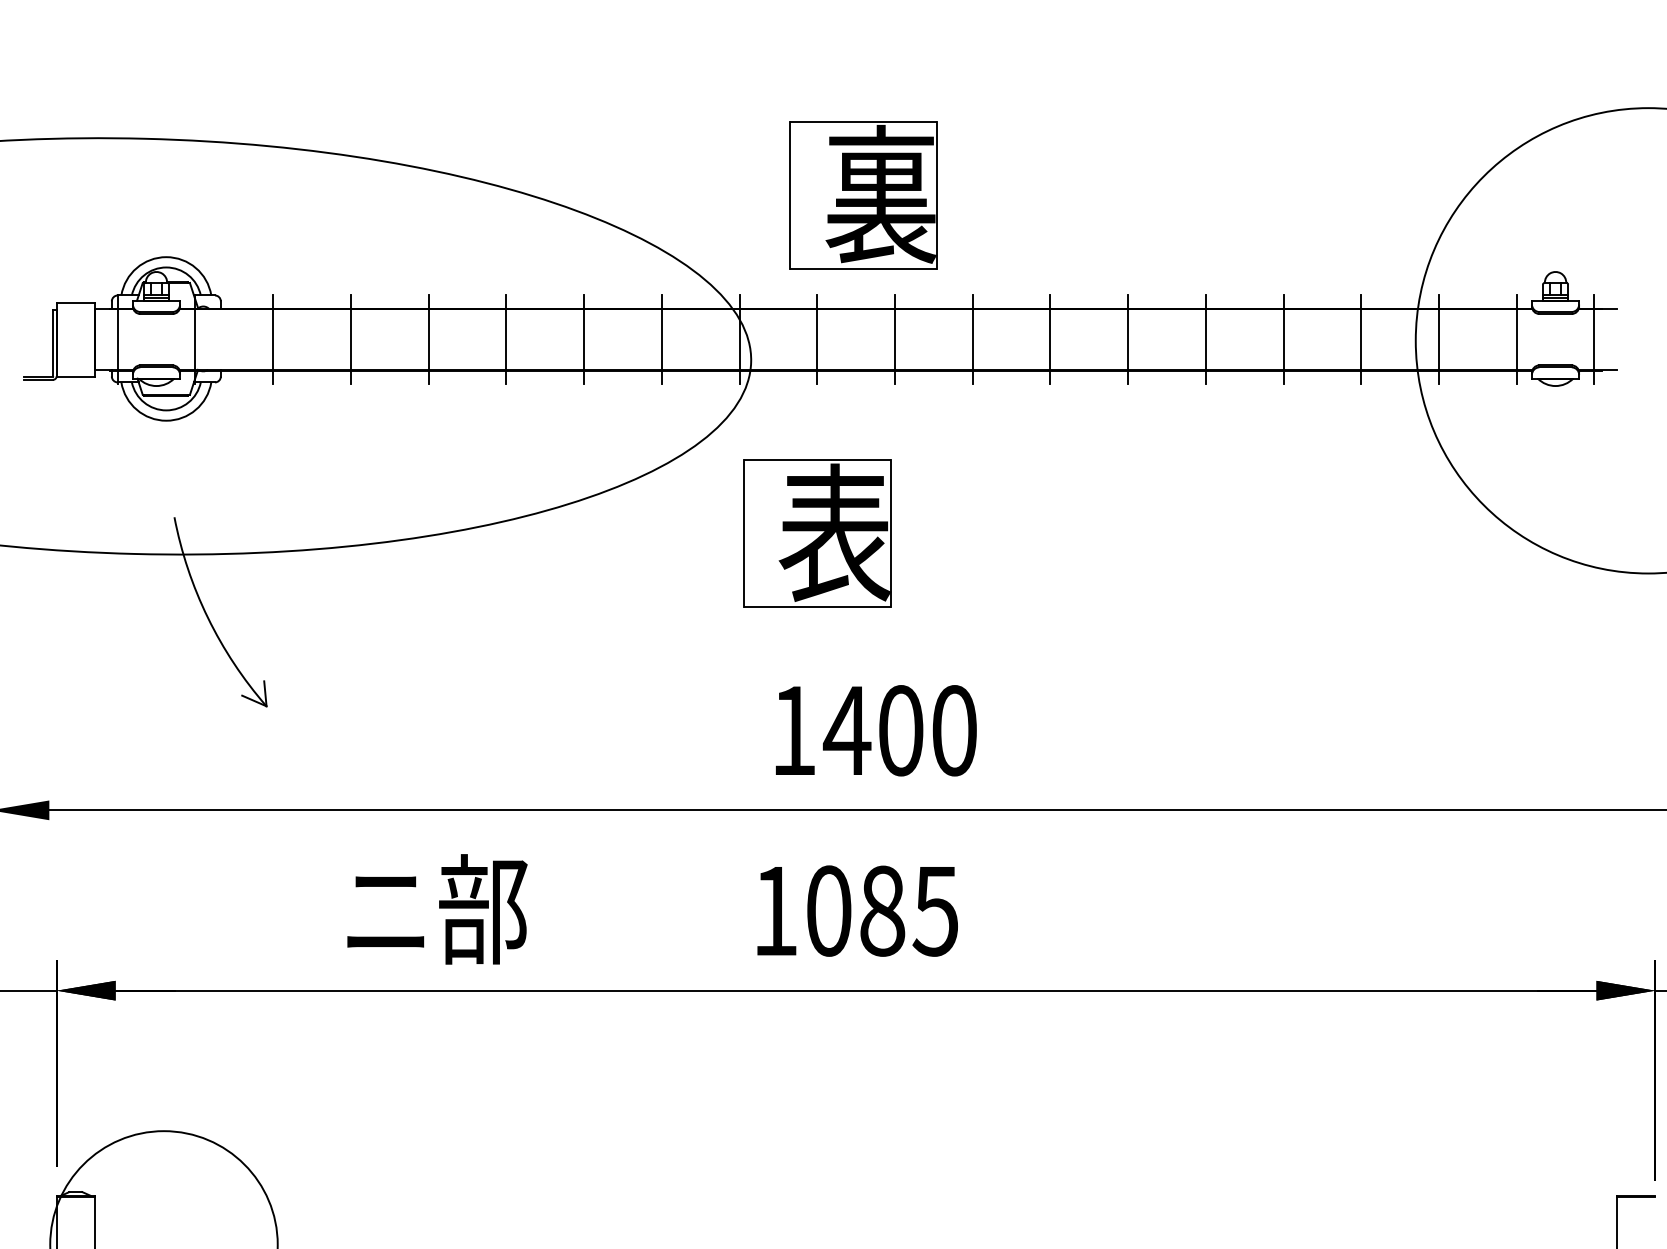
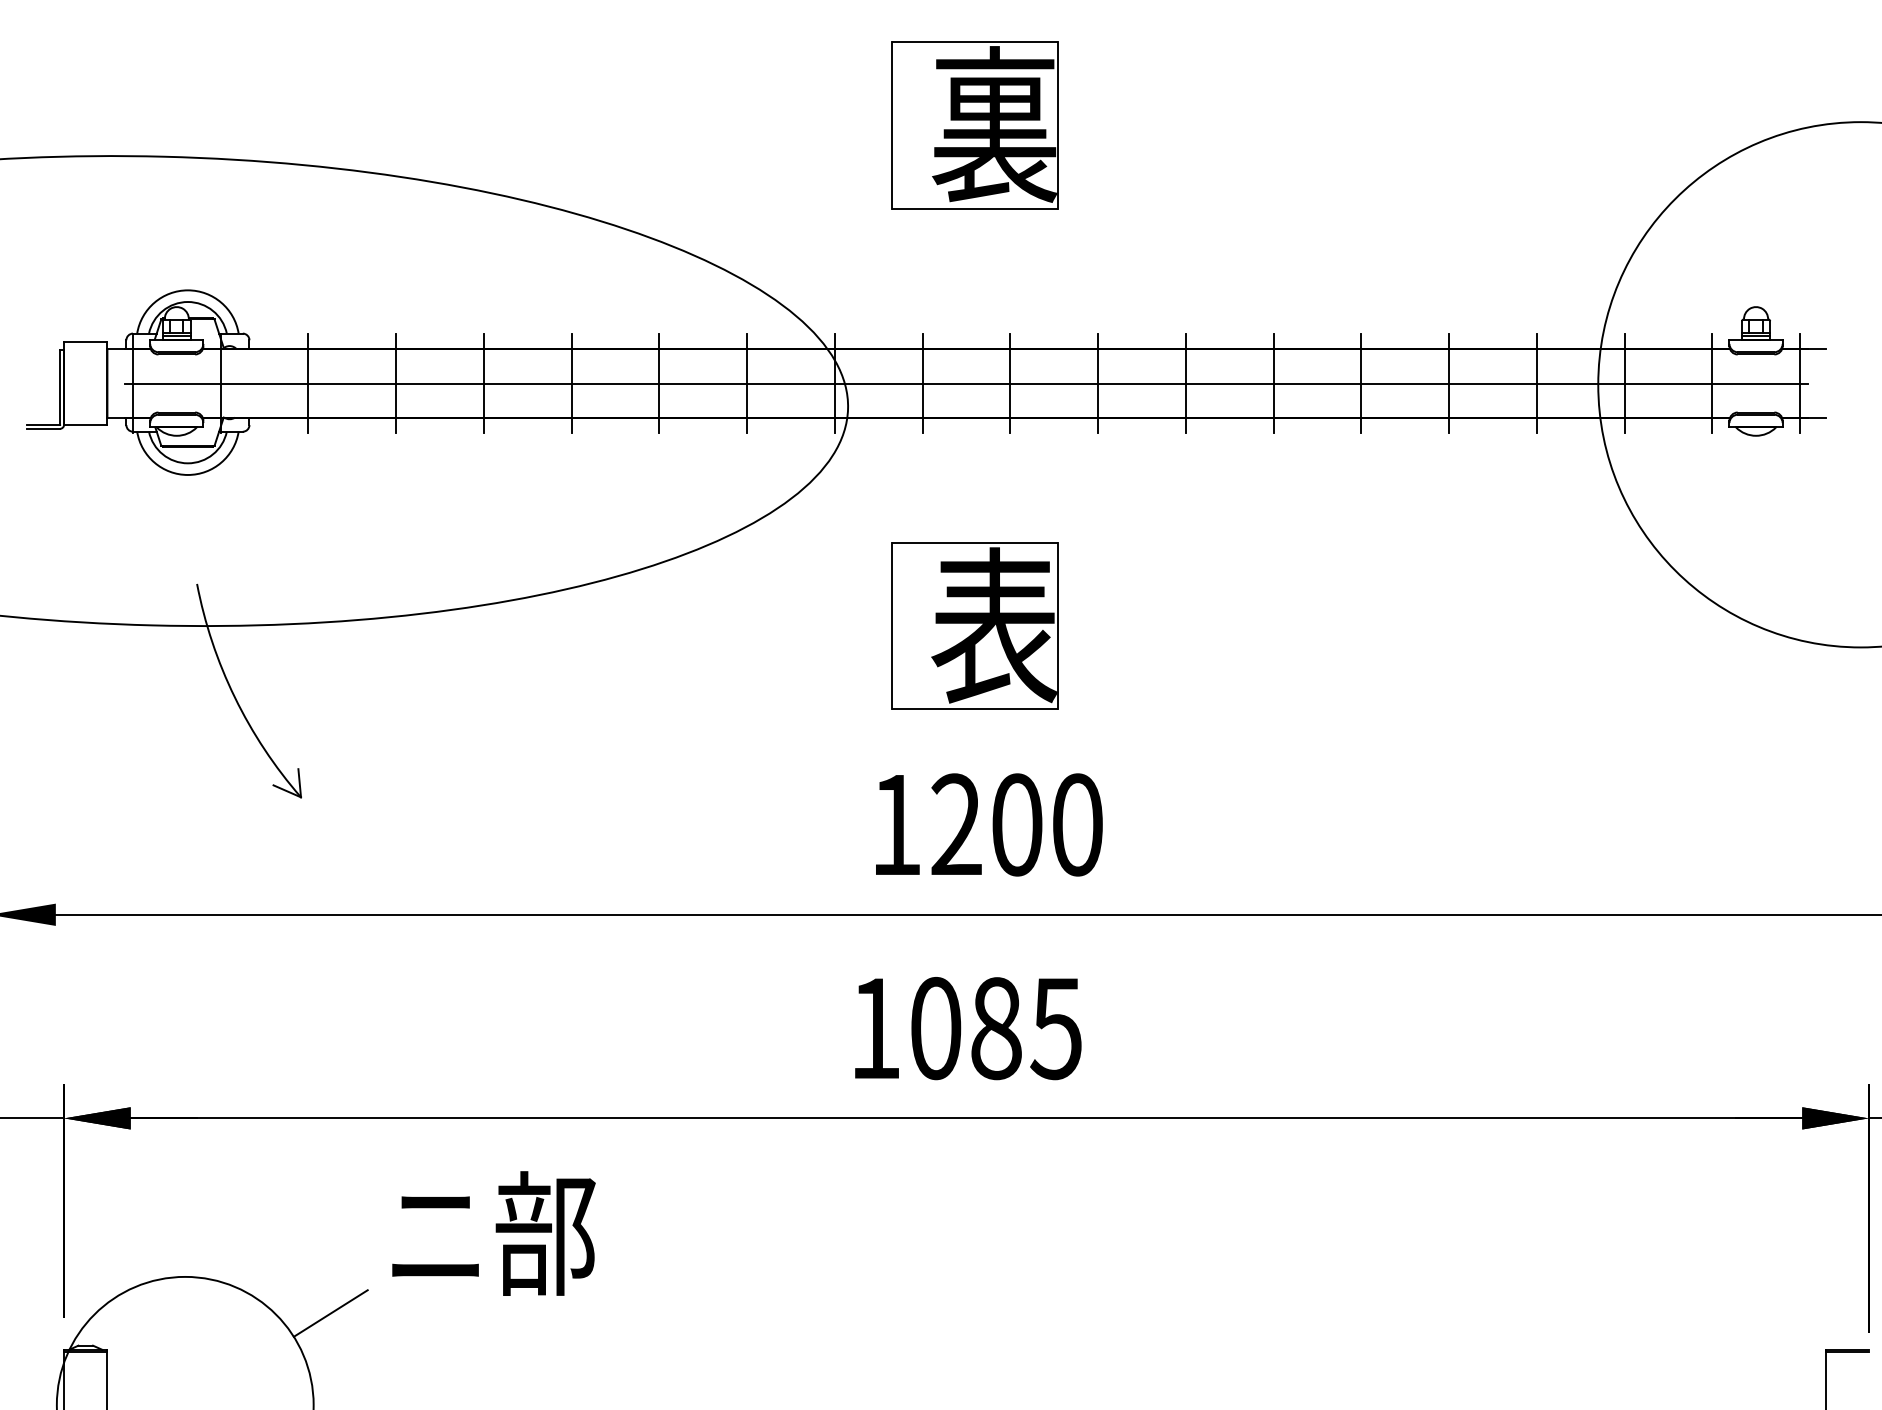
part: (863, 195) -> (974, 125), moved
line: (856, 339) -> (966, 383), added
part: (817, 532) -> (974, 625), moved
text: (847, 729) -> (956, 823), 1400 -> 1200
text: (437, 909) -> (493, 1233), moved
line: (292, 1163) -> (330, 1313), added

